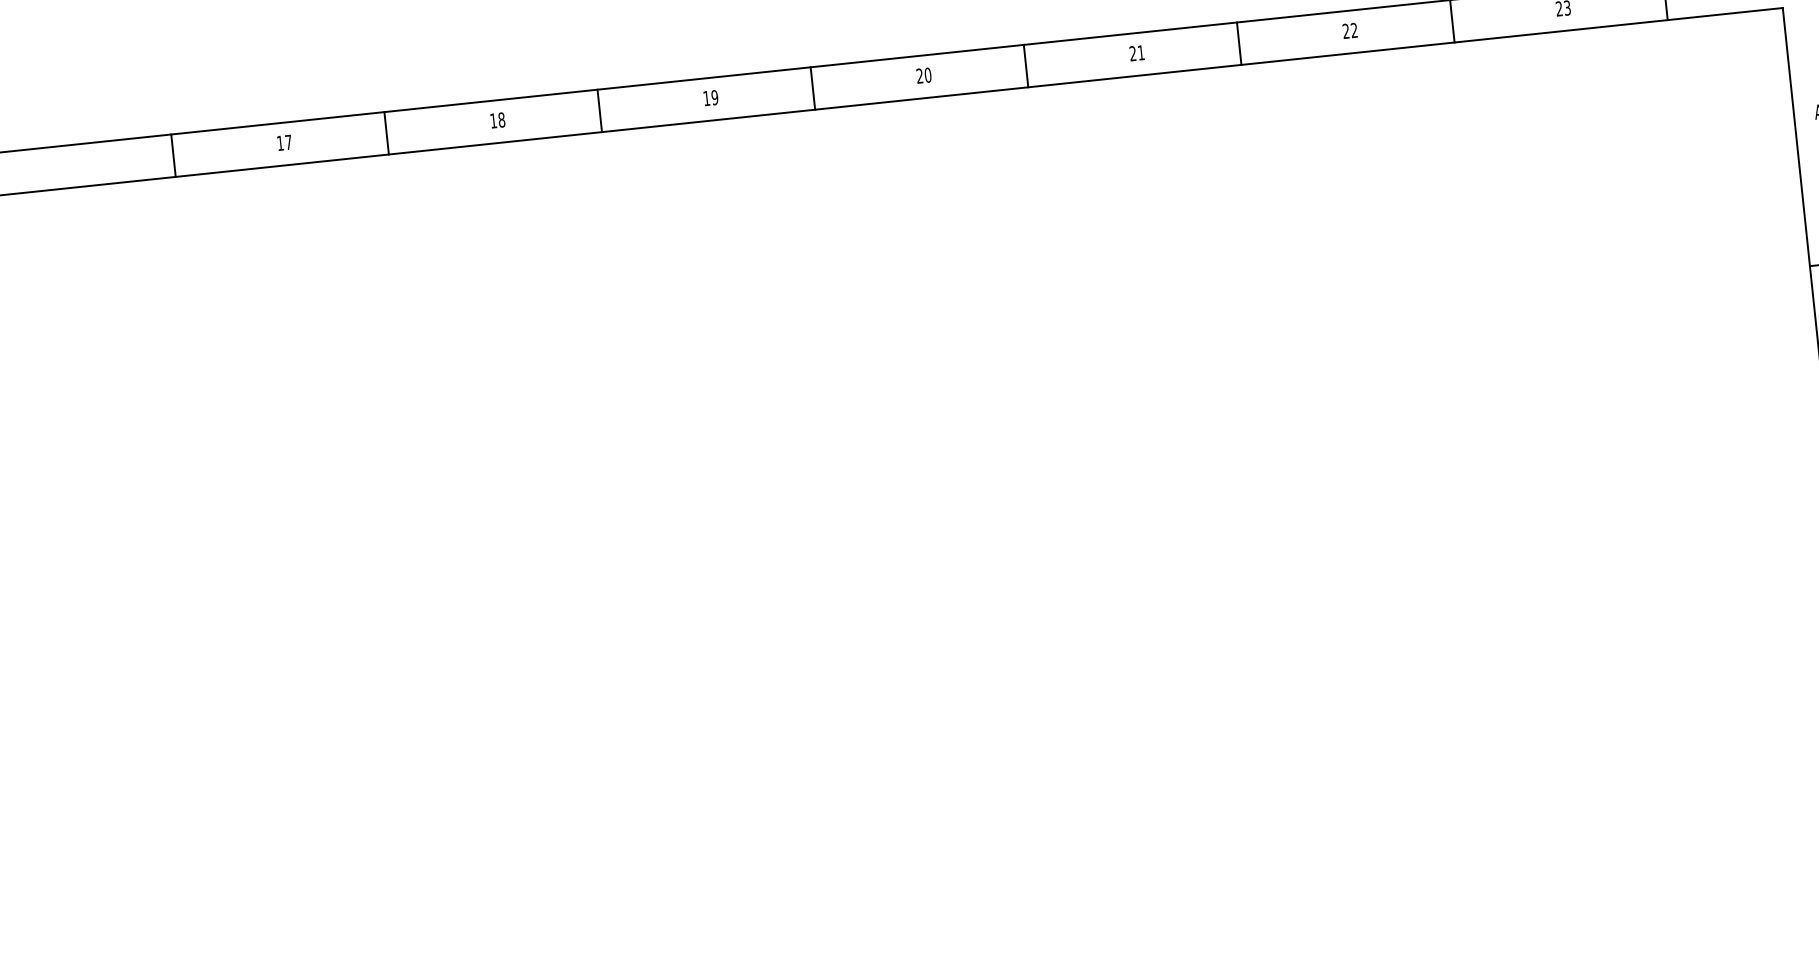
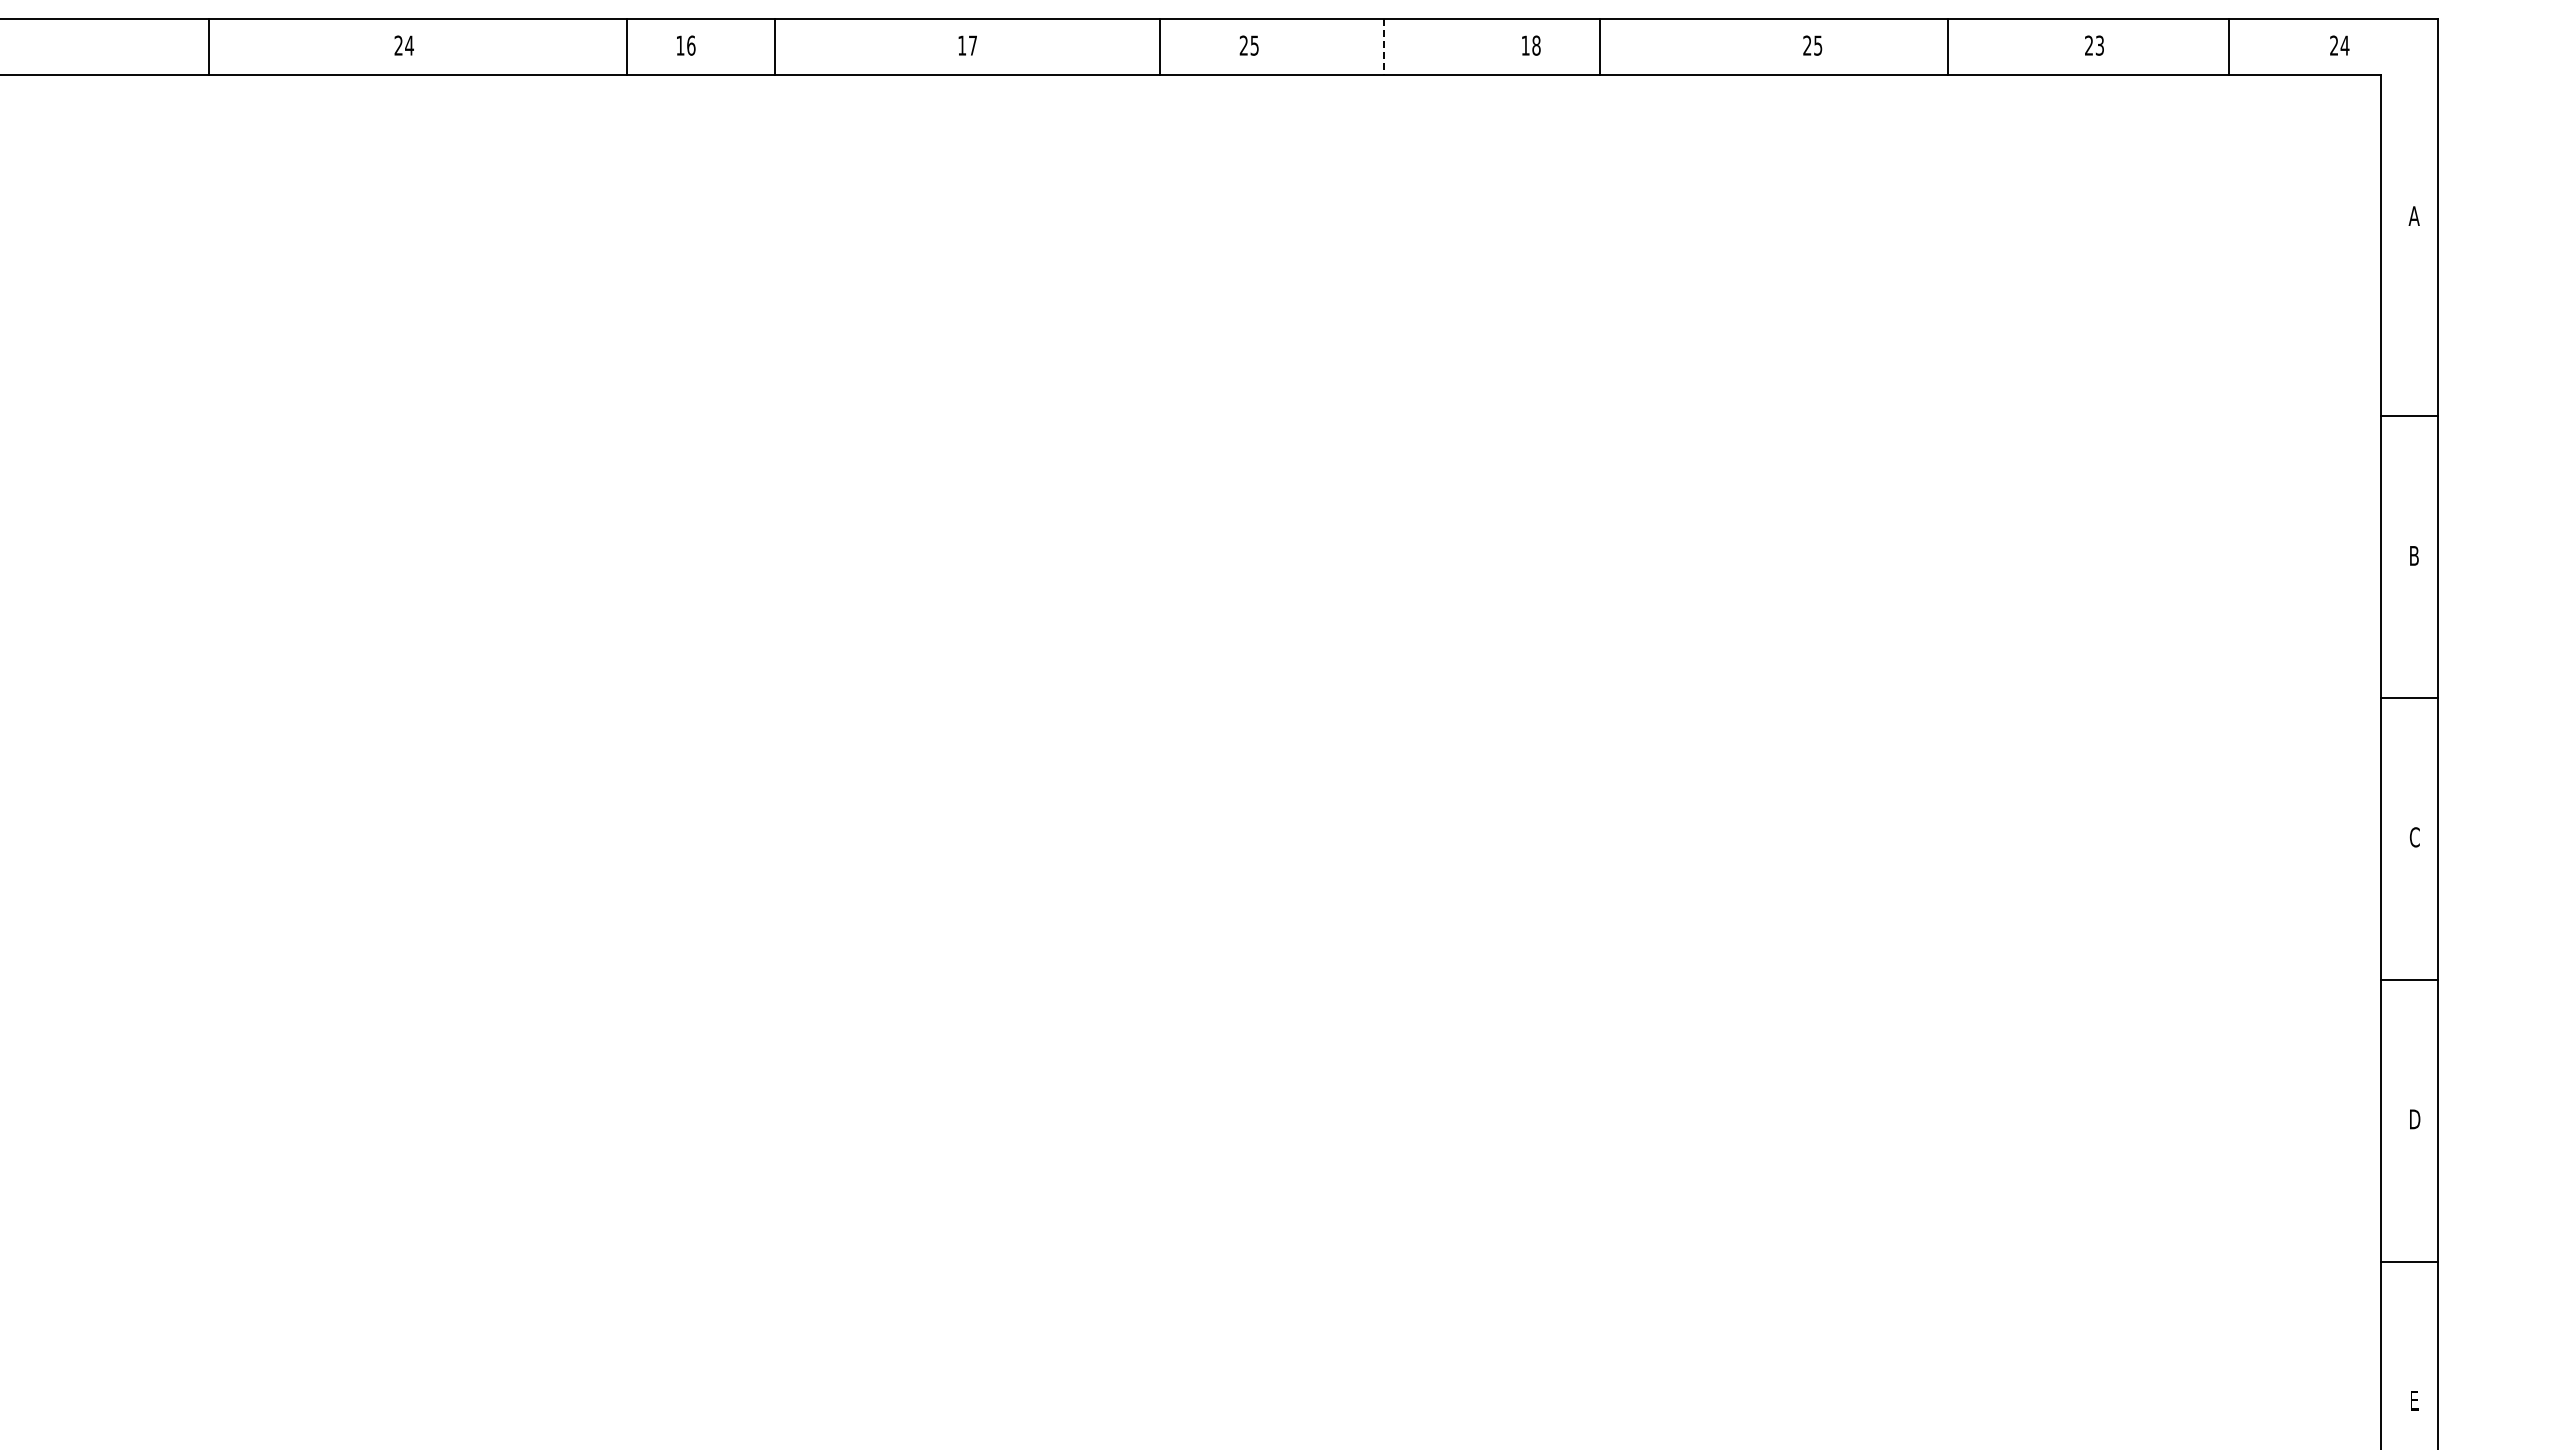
text: (1354, 30) -> (1818, 45), 22 -> 25
line: (1238, 43) -> (1599, 47), moved
text: (1136, 53) -> (1530, 45), 21 -> 18
line: (1026, 66) -> (1384, 47), solid -> dashed
text: (927, 75) -> (1254, 45), 20 -> 25
line: (813, 88) -> (1160, 47), moved
text: (714, 97) -> (972, 45), 19 -> 17
line: (599, 111) -> (774, 47), moved
text: (501, 119) -> (691, 45), 18 -> 16
line: (386, 133) -> (626, 47), moved
text: (284, 142) -> (403, 45), 17 -> 24
line: (173, 155) -> (209, 47), moved

